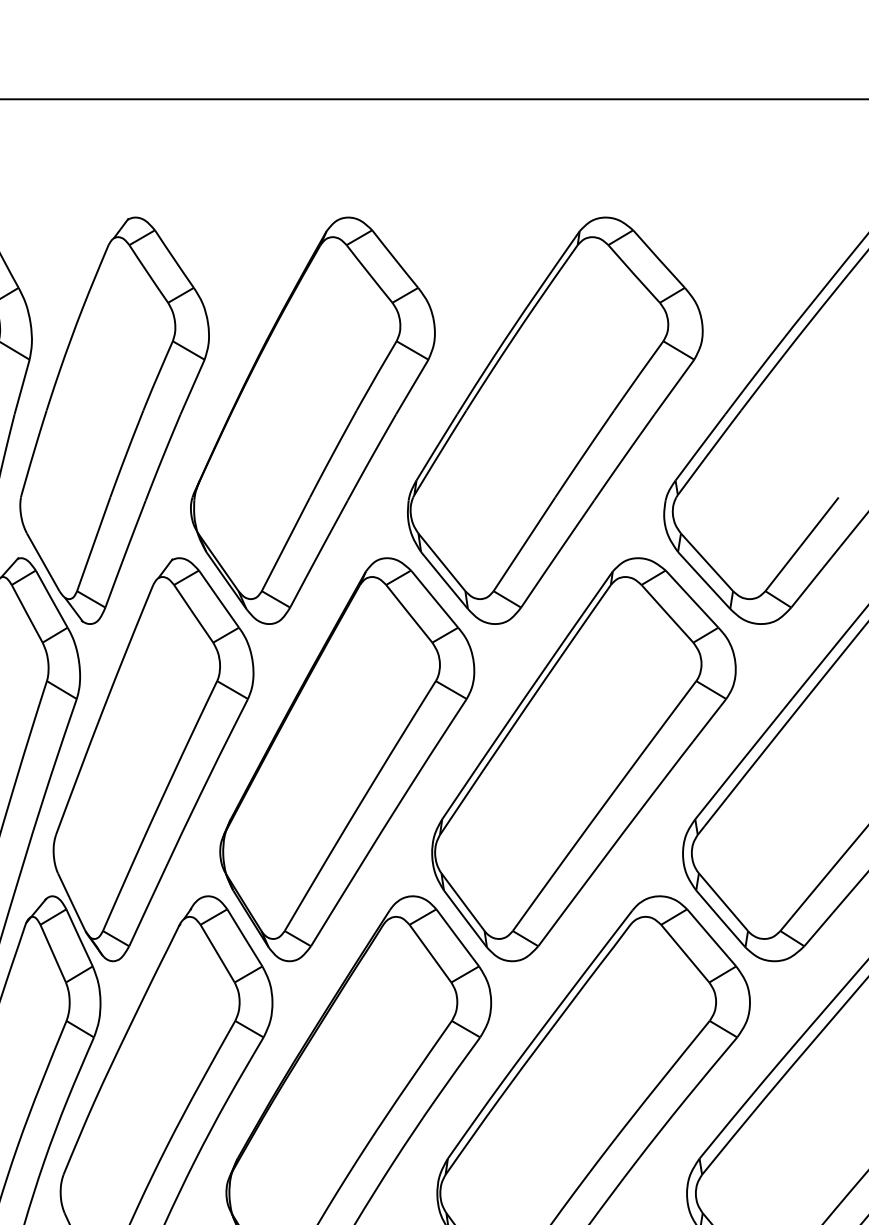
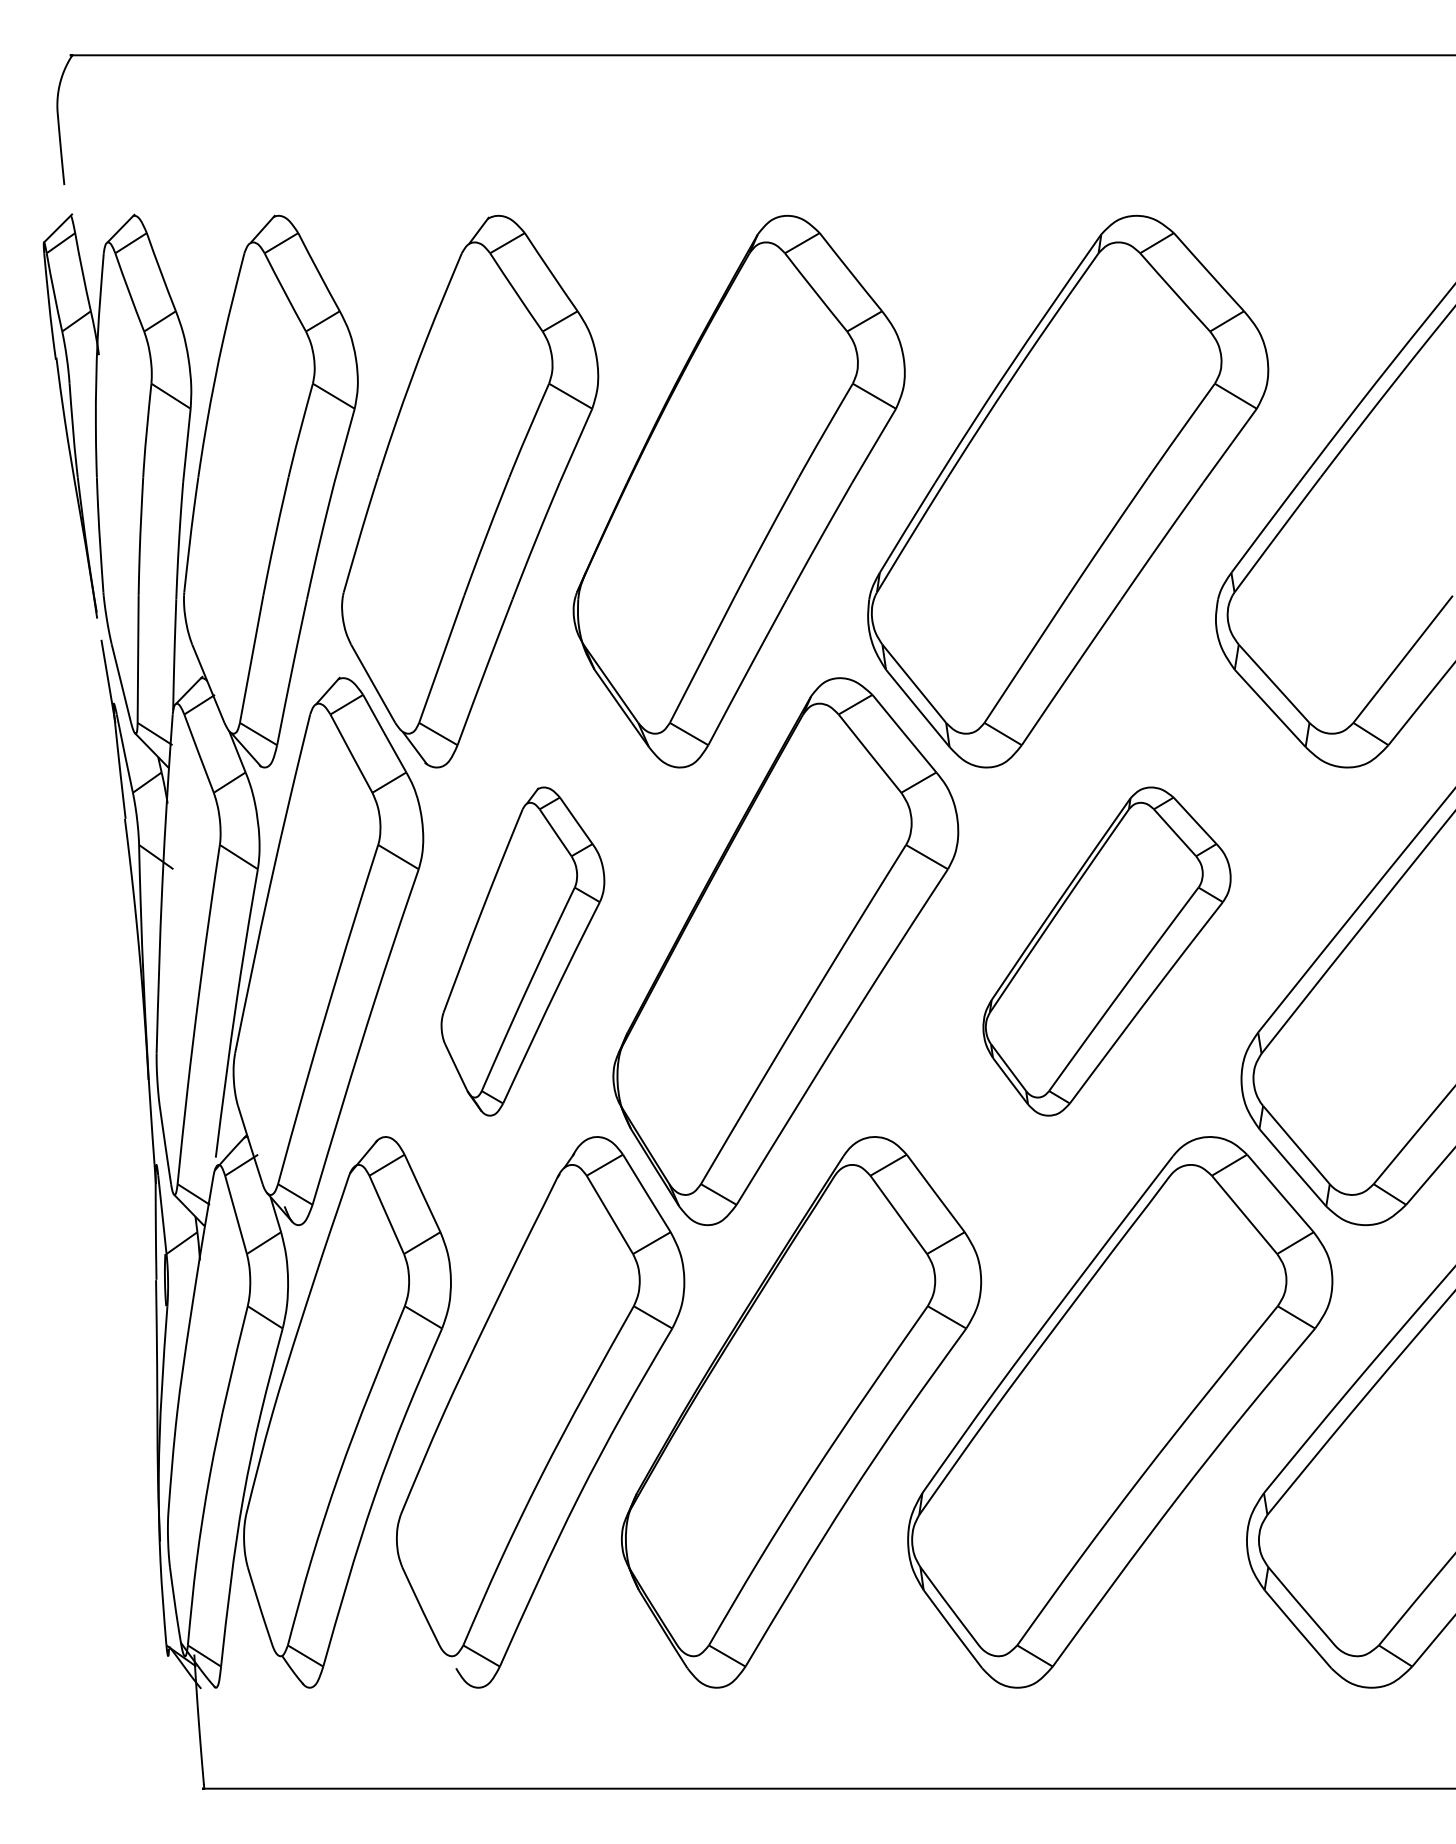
part: (153, 759) -> (522, 951), size x0.6
part: (583, 759) -> (1106, 951), size x0.6

